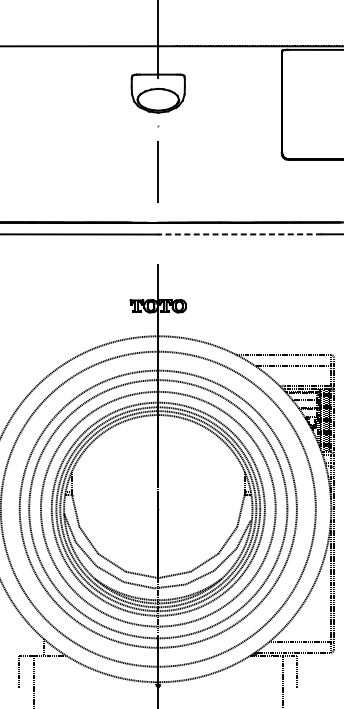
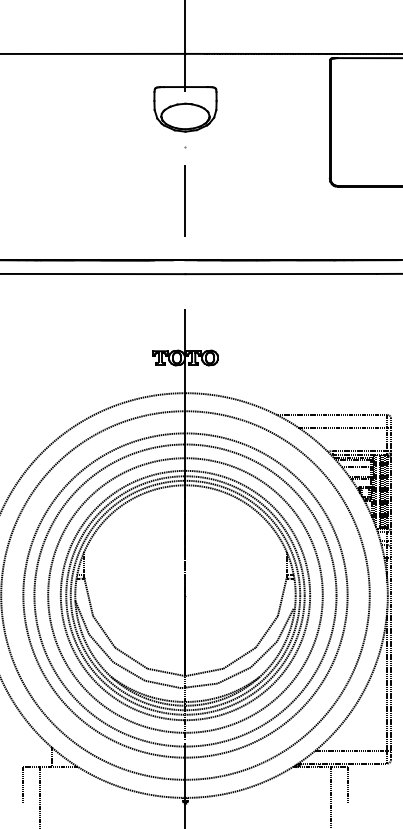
line: (240, 234) -> (281, 274), dashed -> solid

